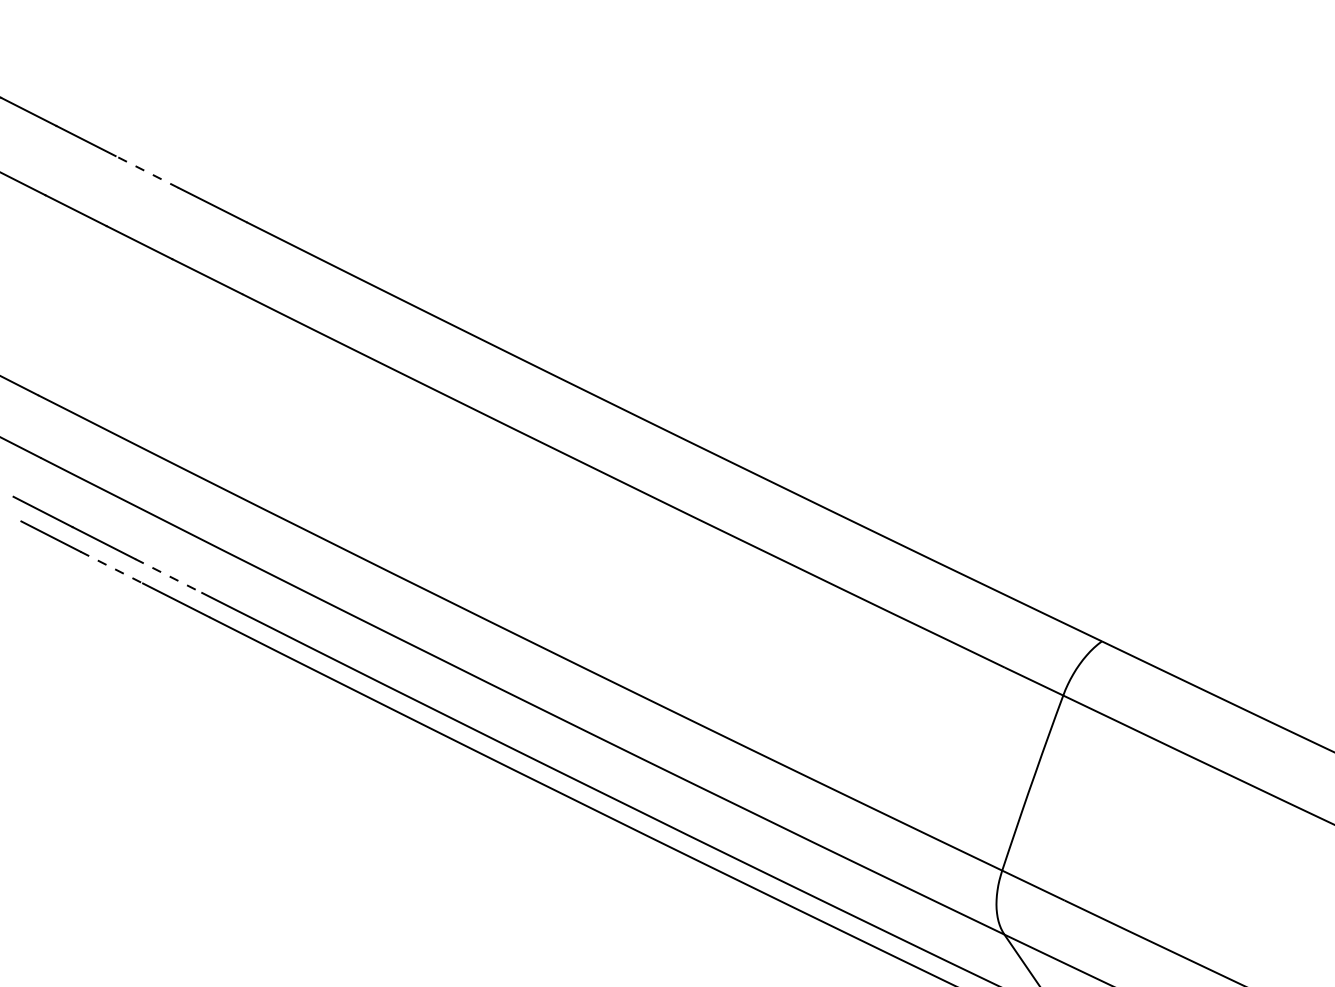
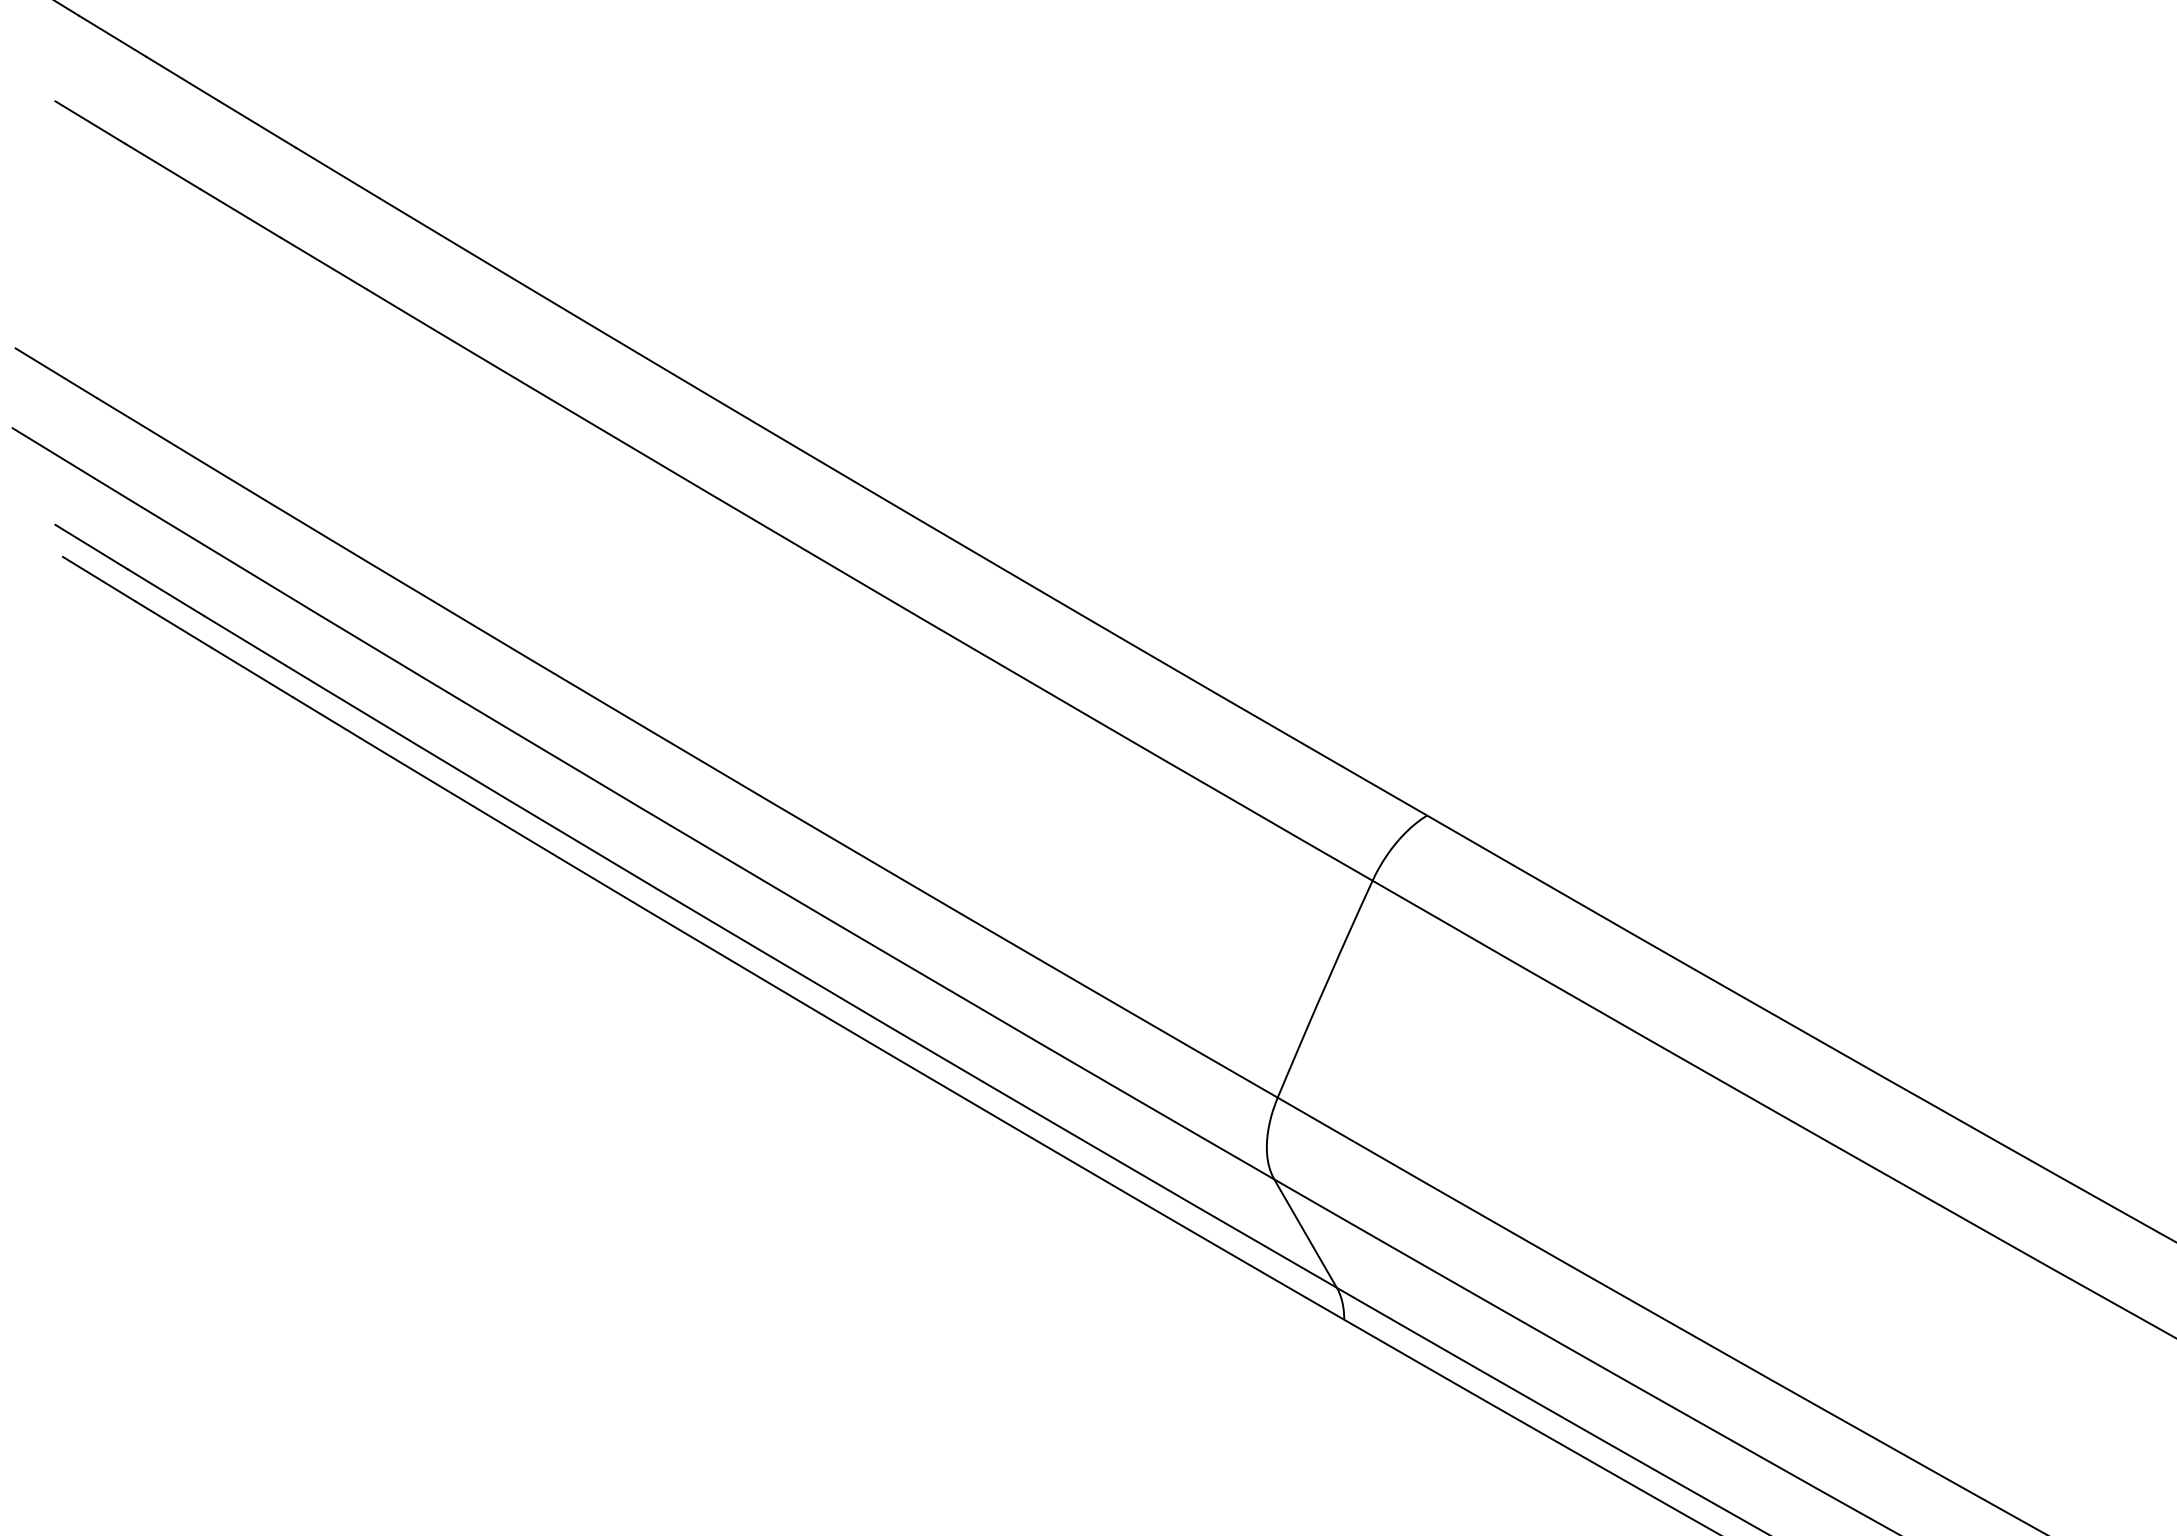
line: (147, 172) -> (257, 124), dashed -> solid
line: (111, 567) -> (173, 624), dashed -> solid
line: (168, 575) -> (245, 640), dashed -> solid

